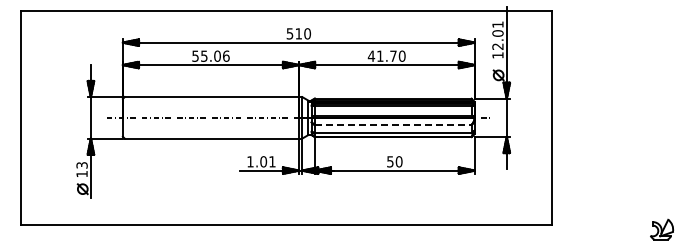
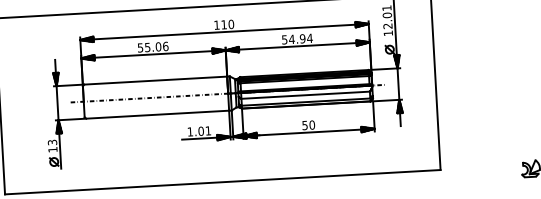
text: (289, 33) -> (216, 24), 510 -> 110
text: (386, 55) -> (297, 38), 41.70 -> 54.94
line: (393, 125) -> (305, 95), dashed -> solid

